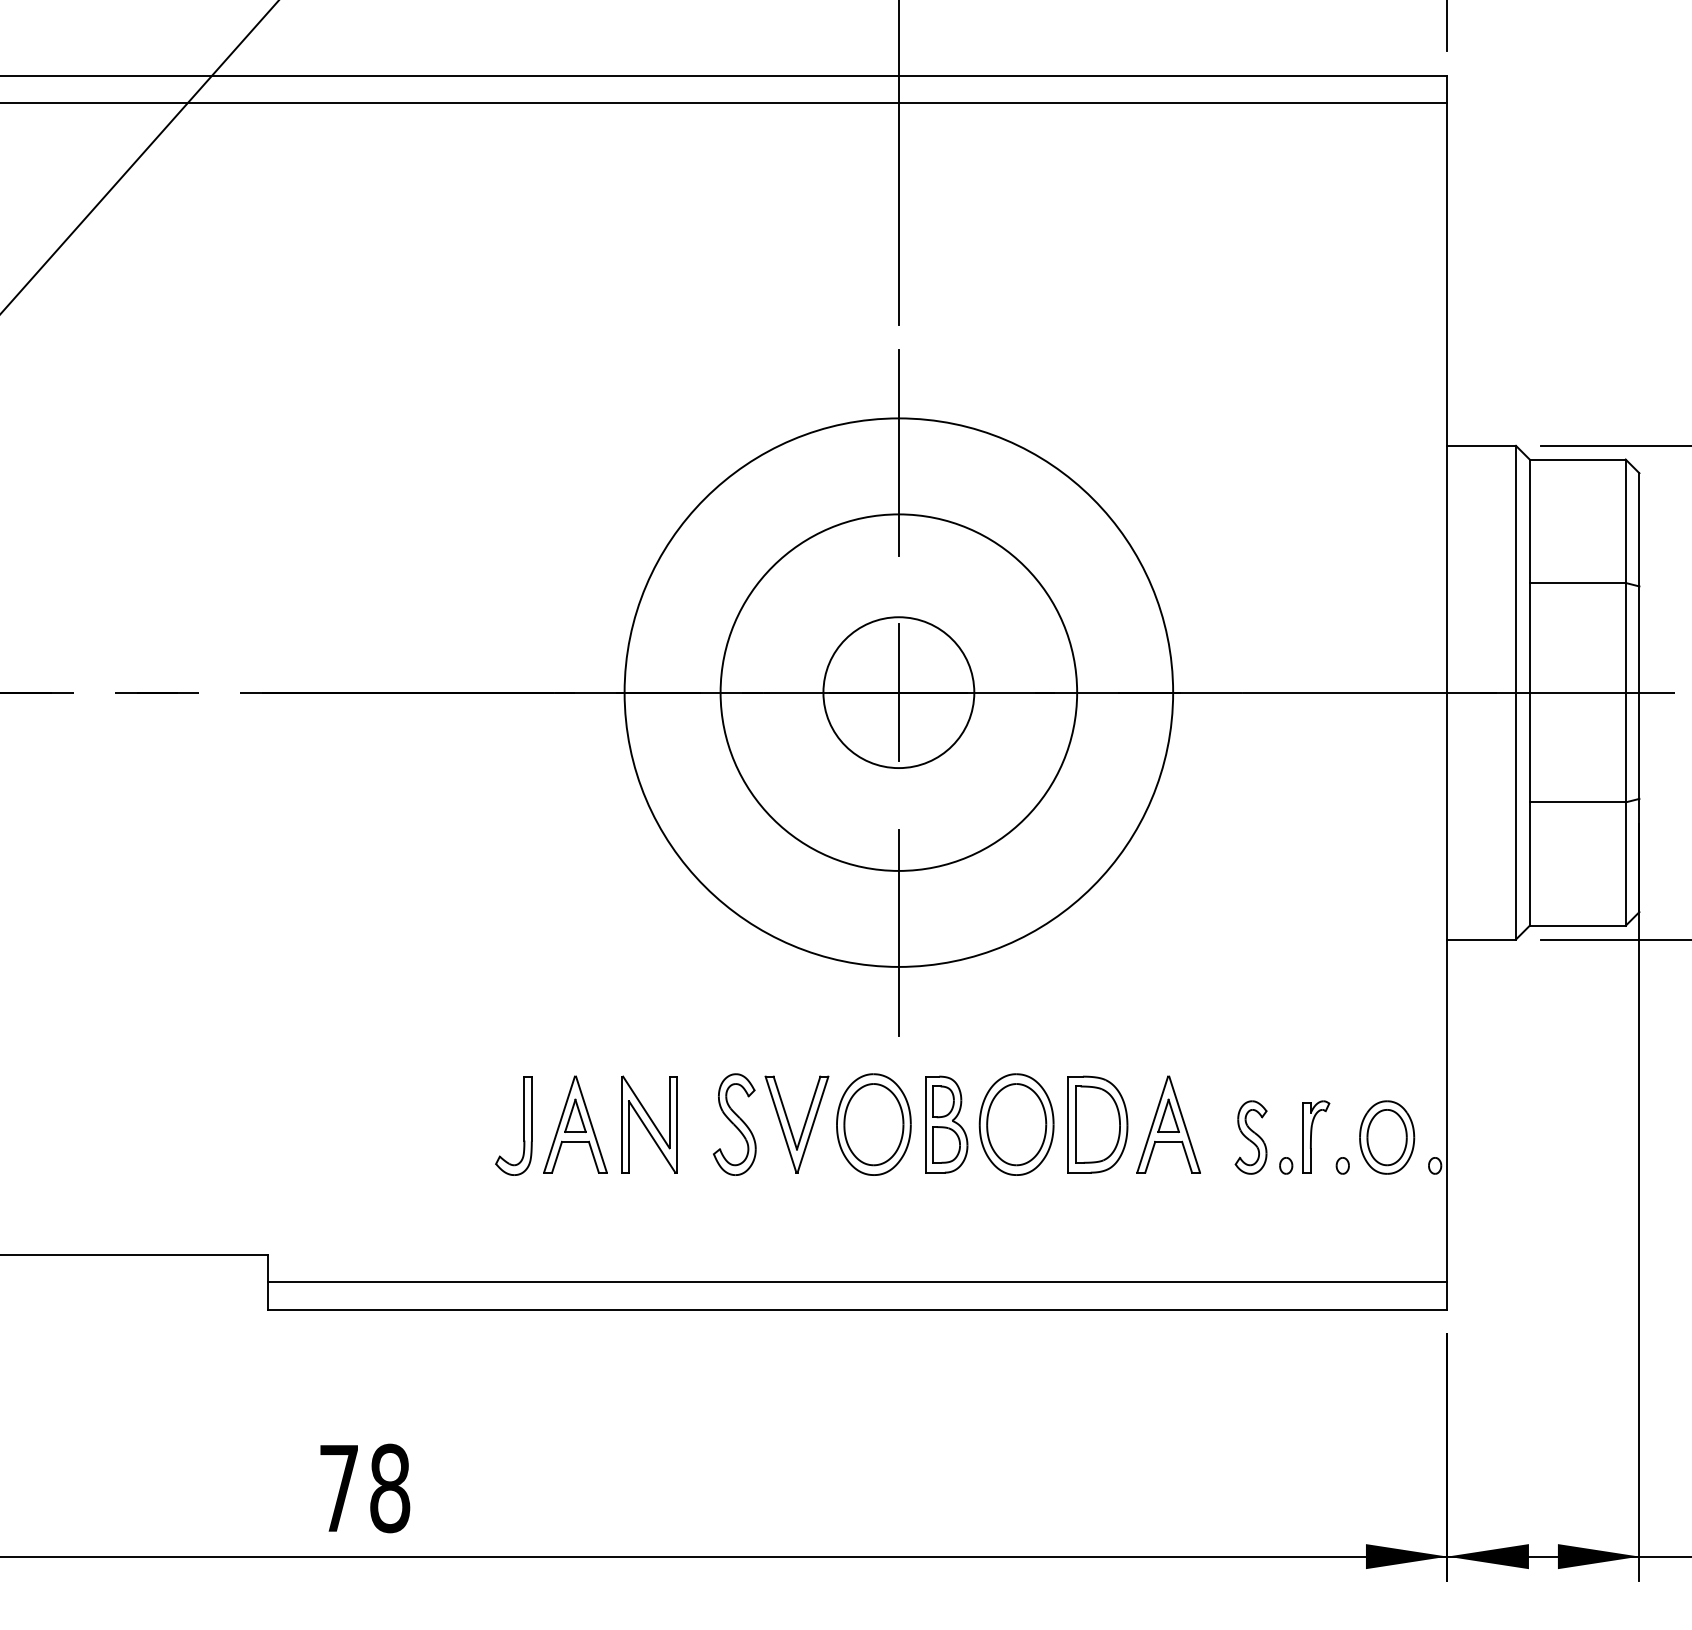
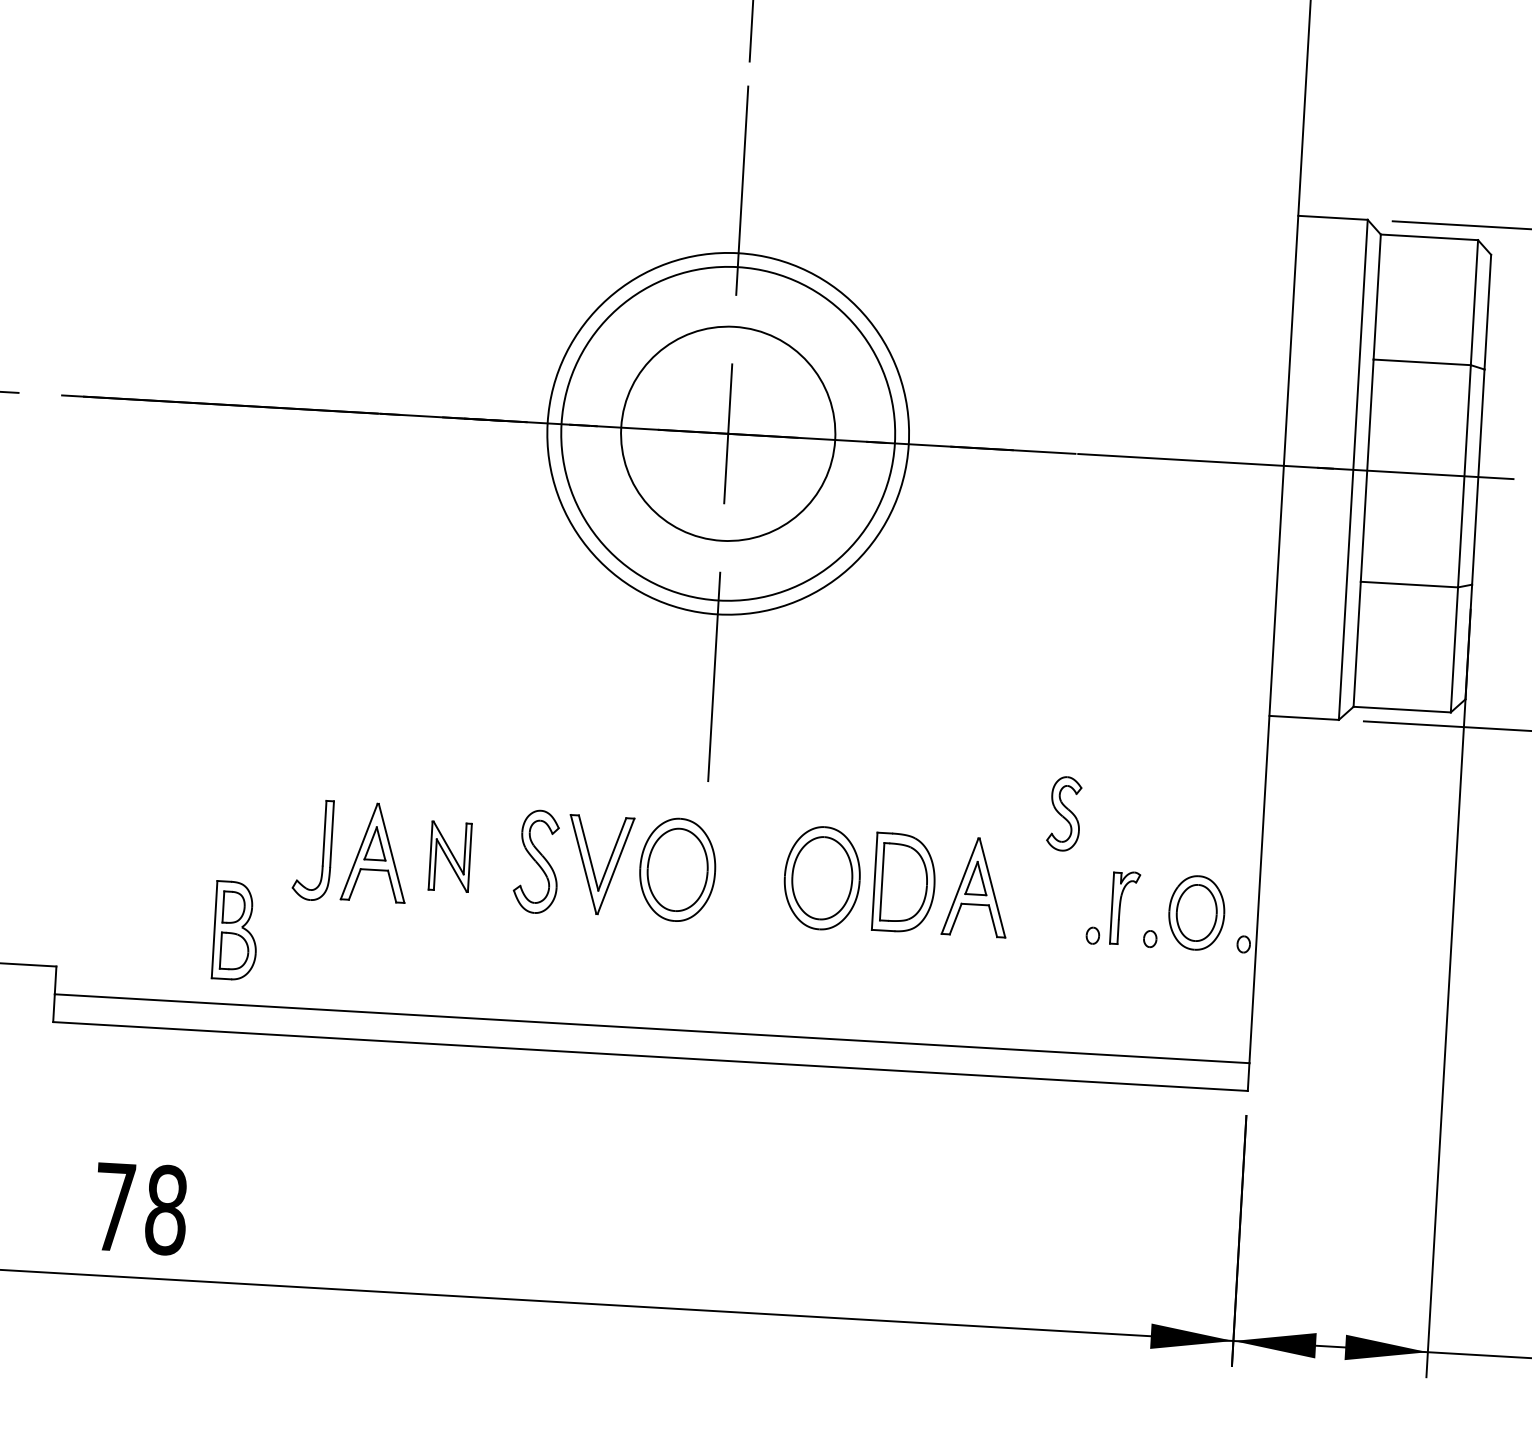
circle: (898, 692) -> (727, 433), size x0.6
circle: (898, 692) -> (727, 433), size x1.4
part: (649, 1124) -> (450, 856), size x0.7
part: (946, 1124) -> (235, 930), moved
part: (1250, 1137) -> (1063, 813), moved

